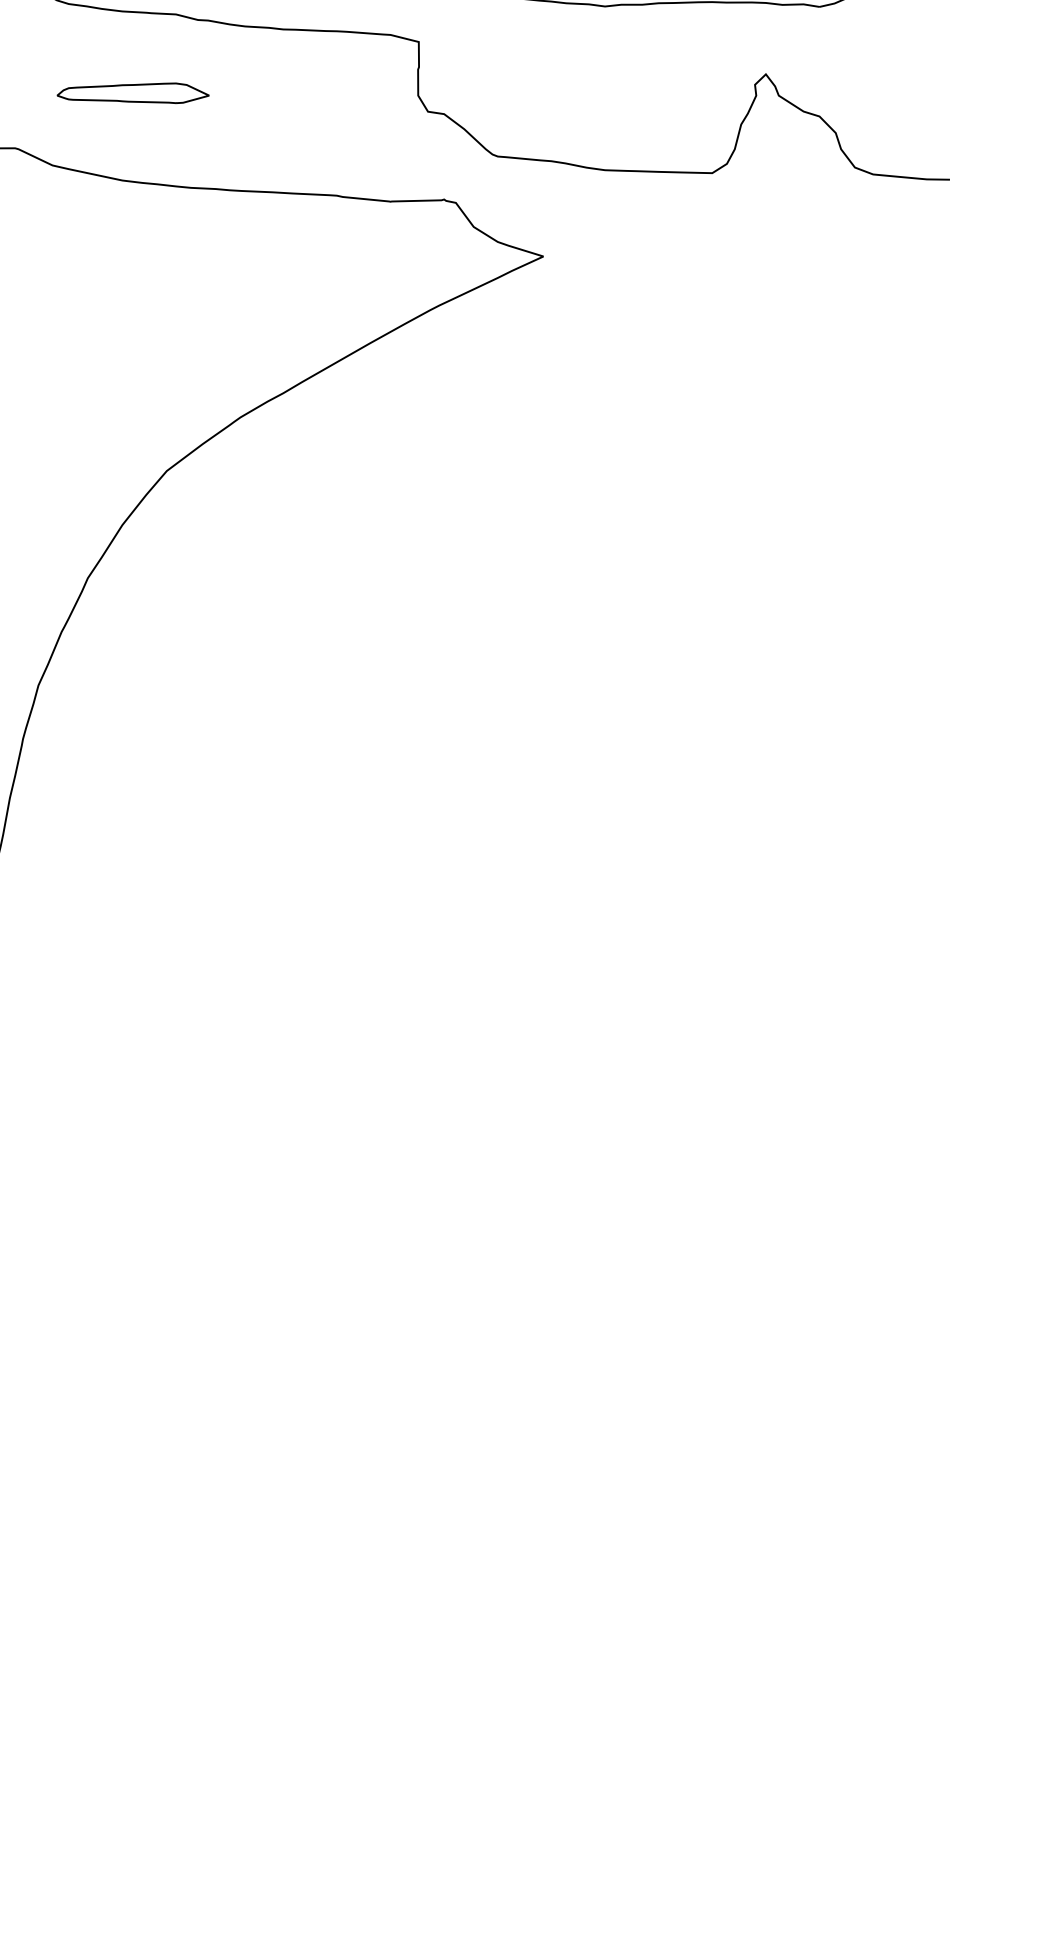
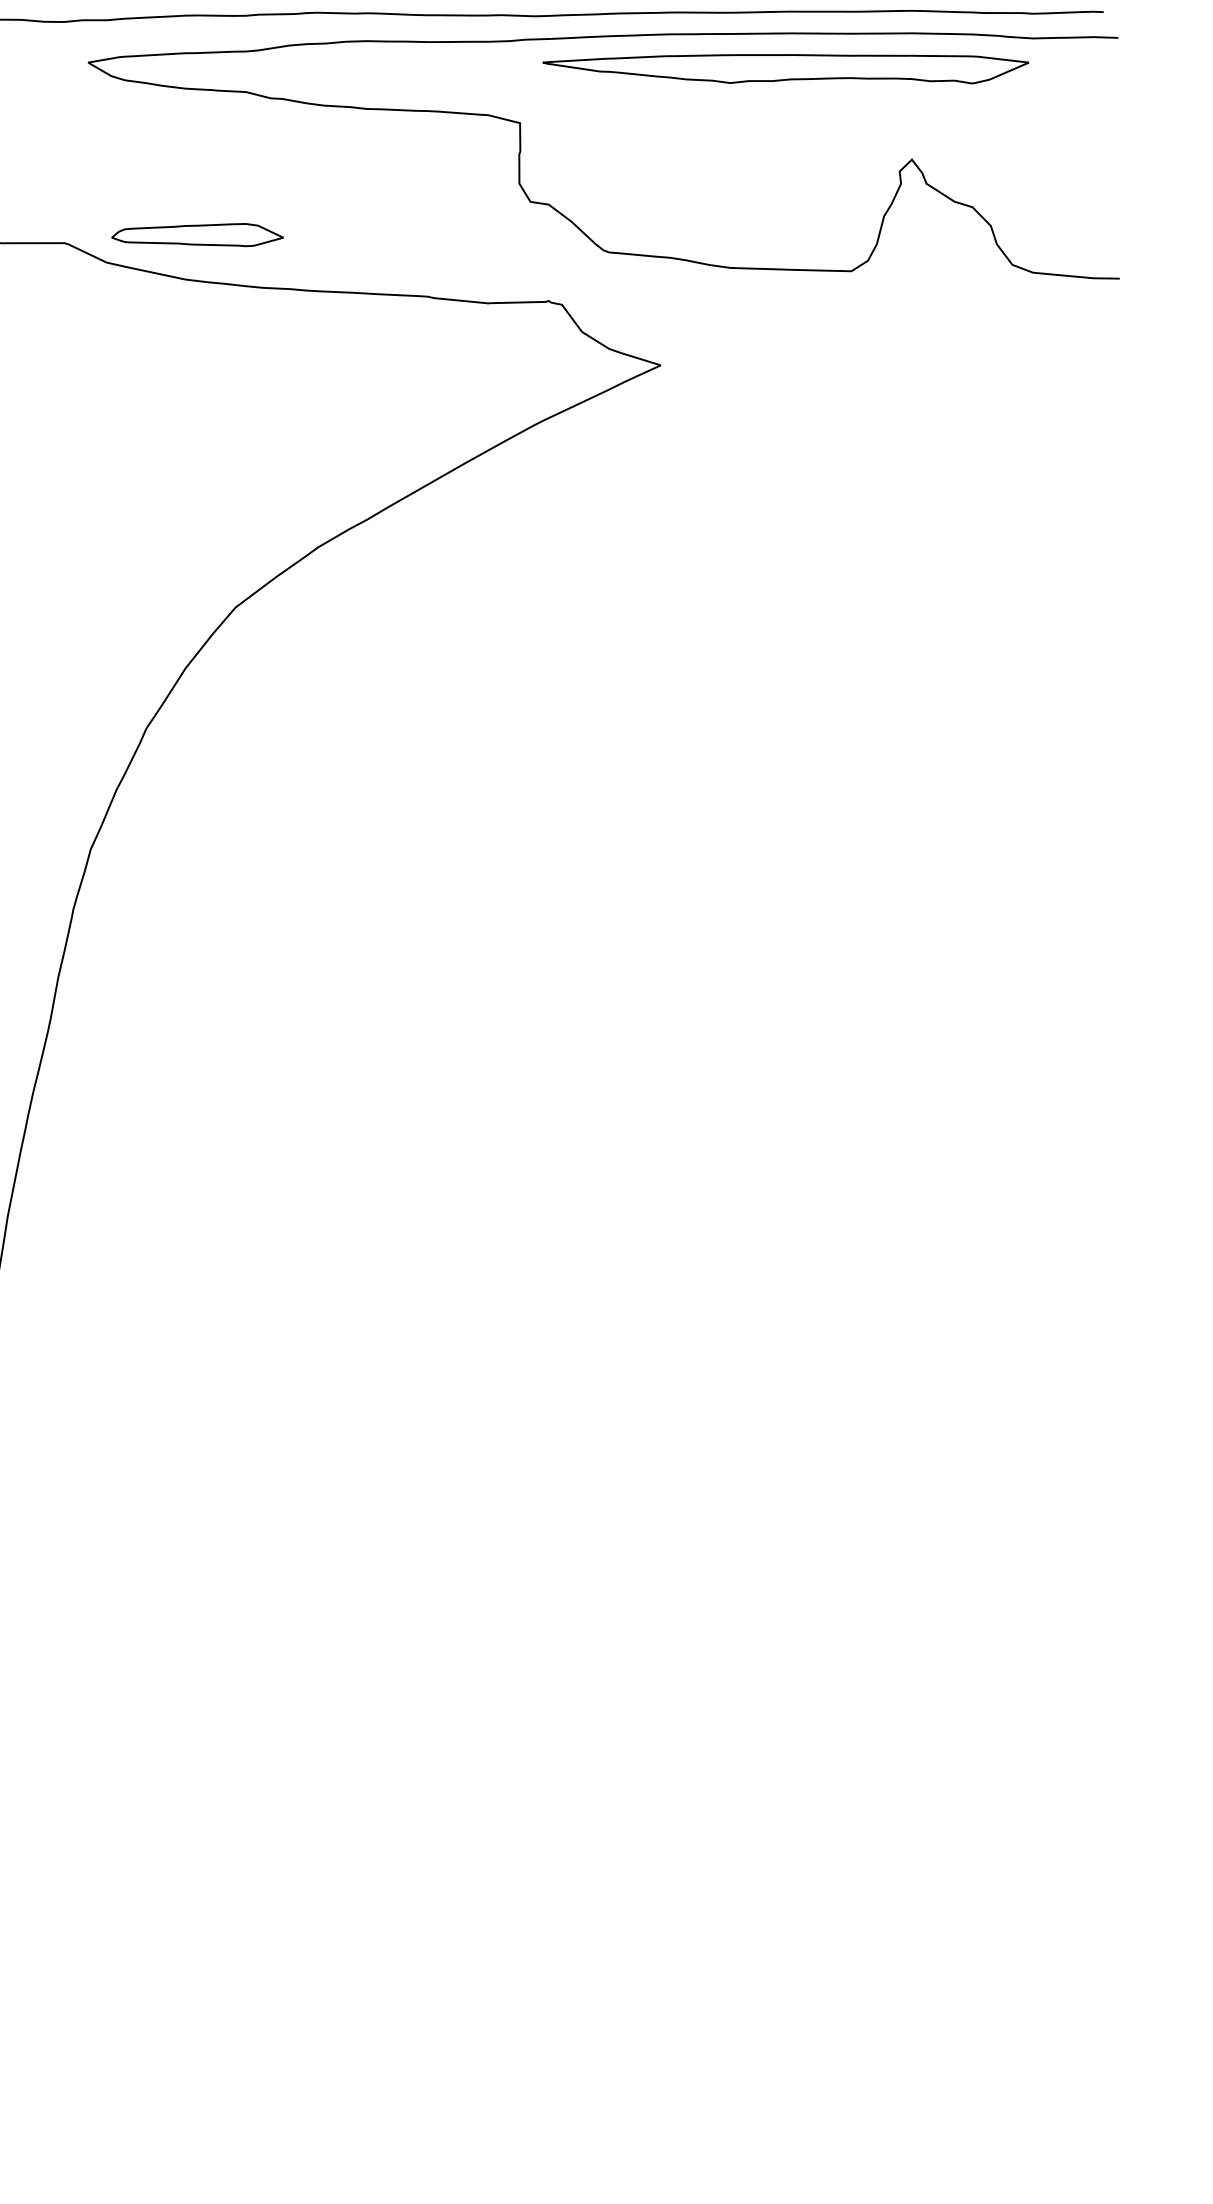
part: (133, 93) -> (197, 235), moved

